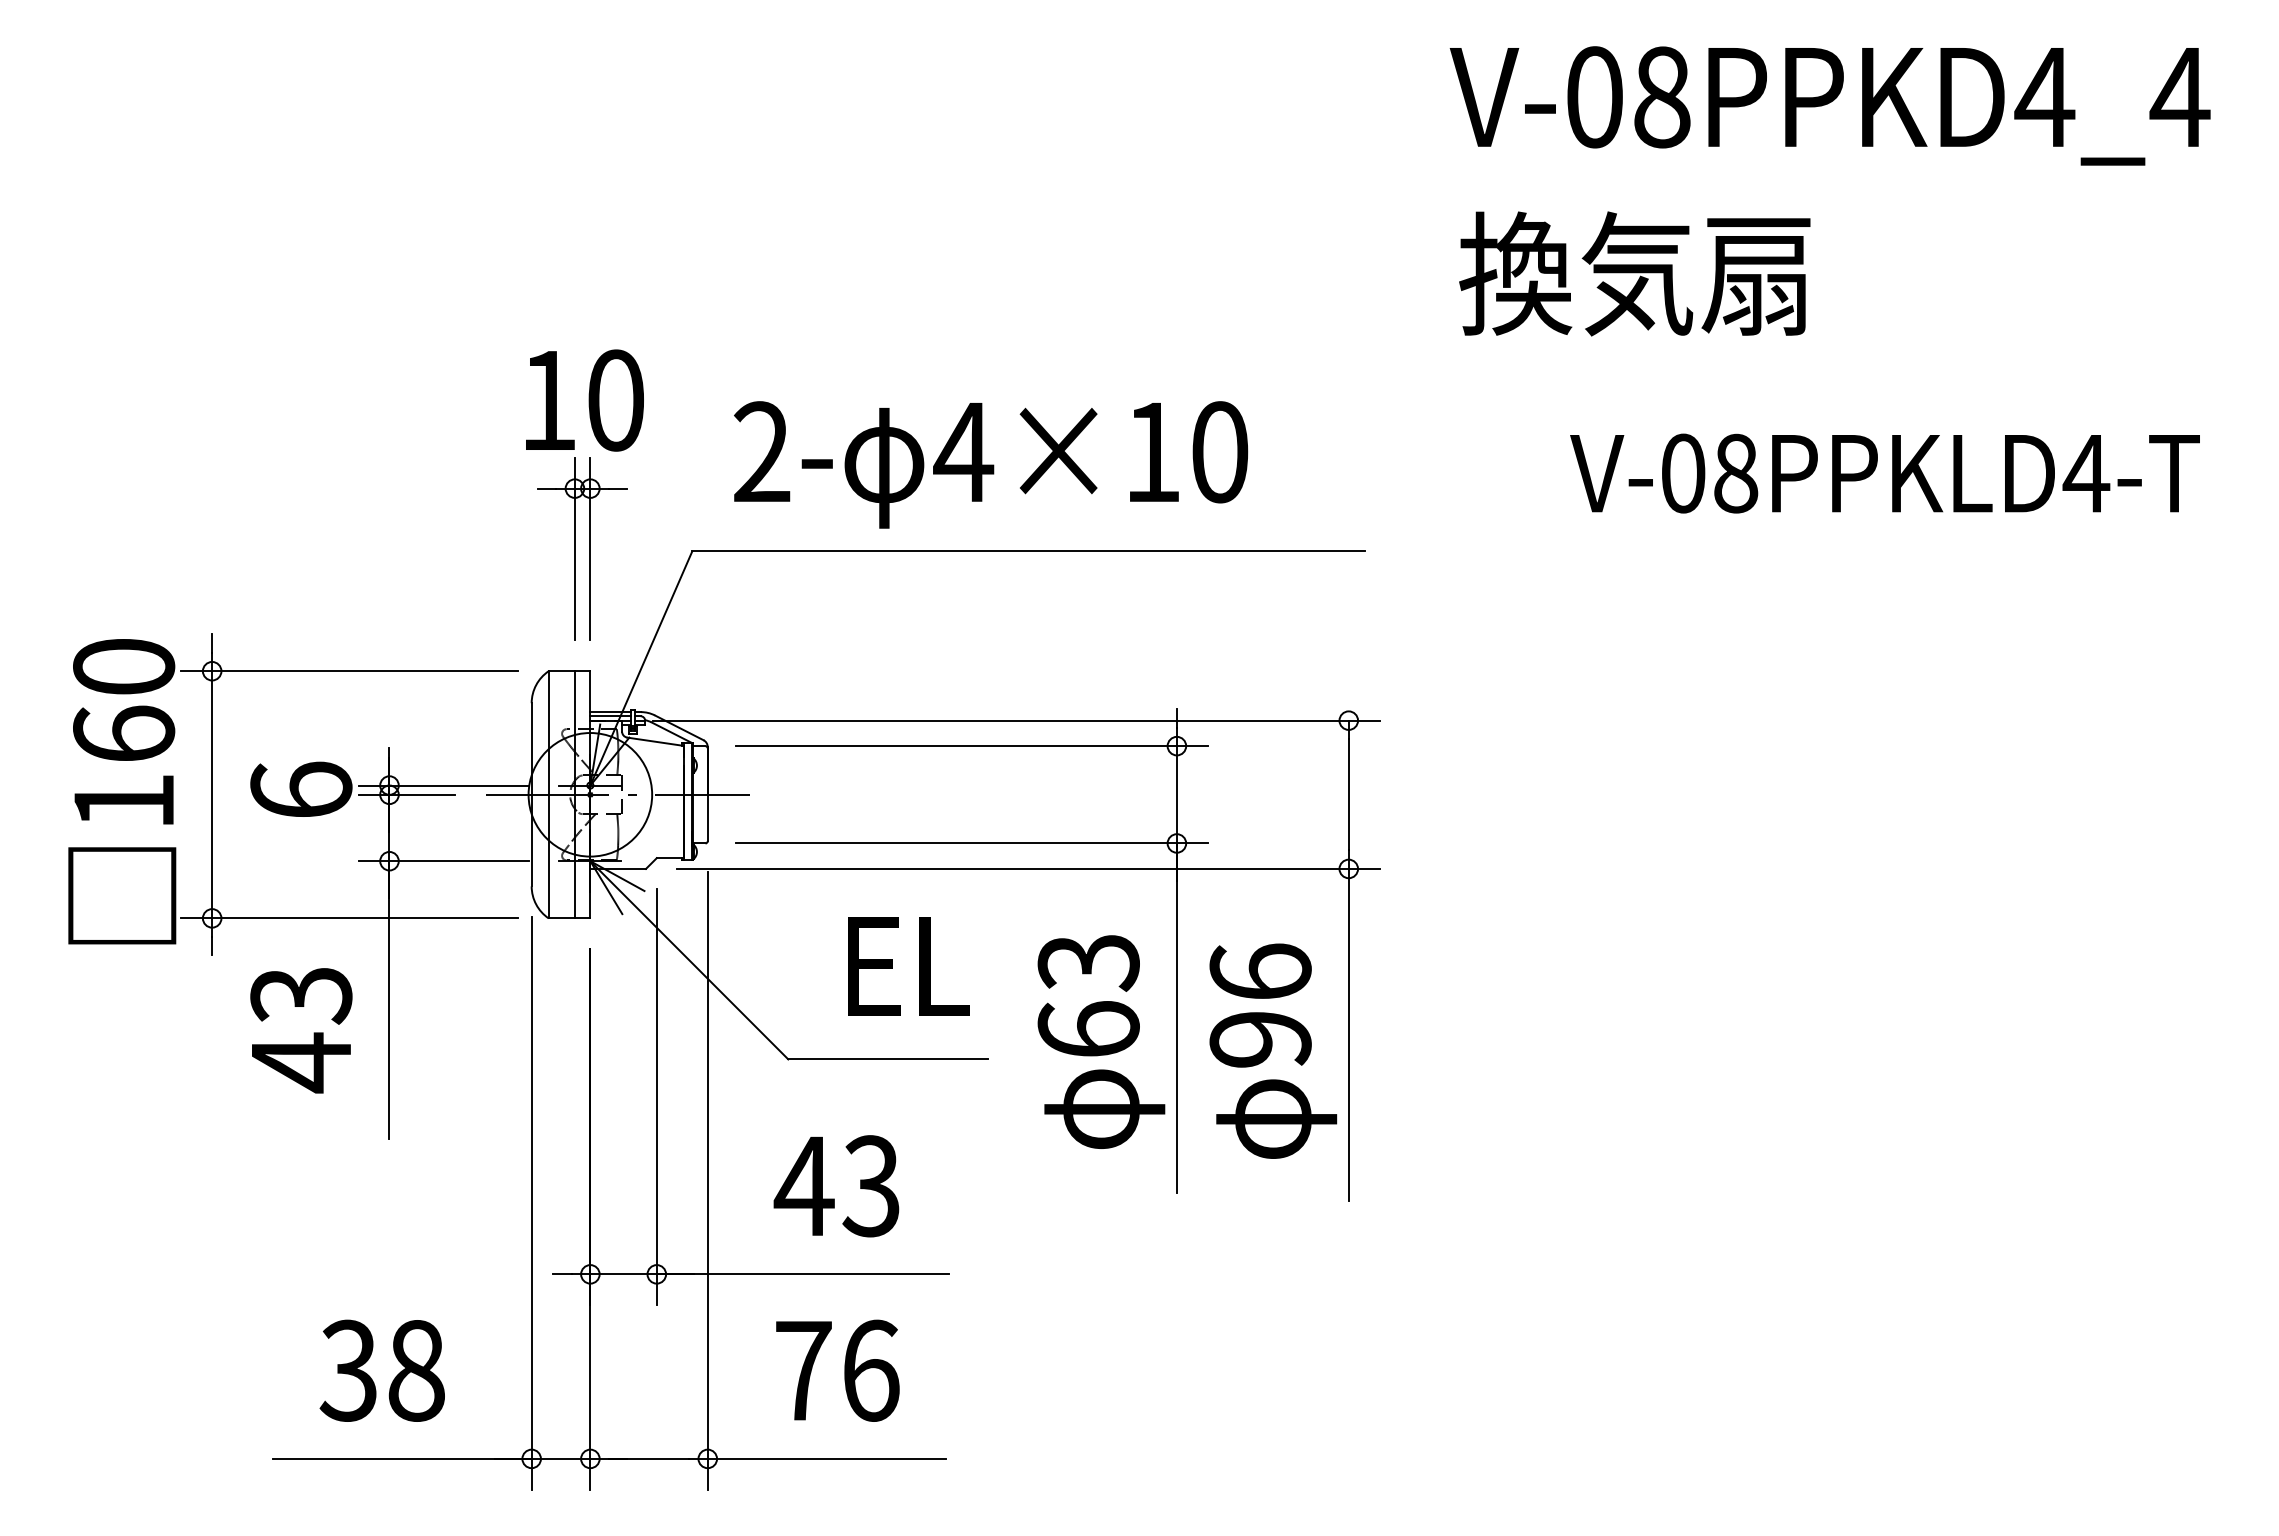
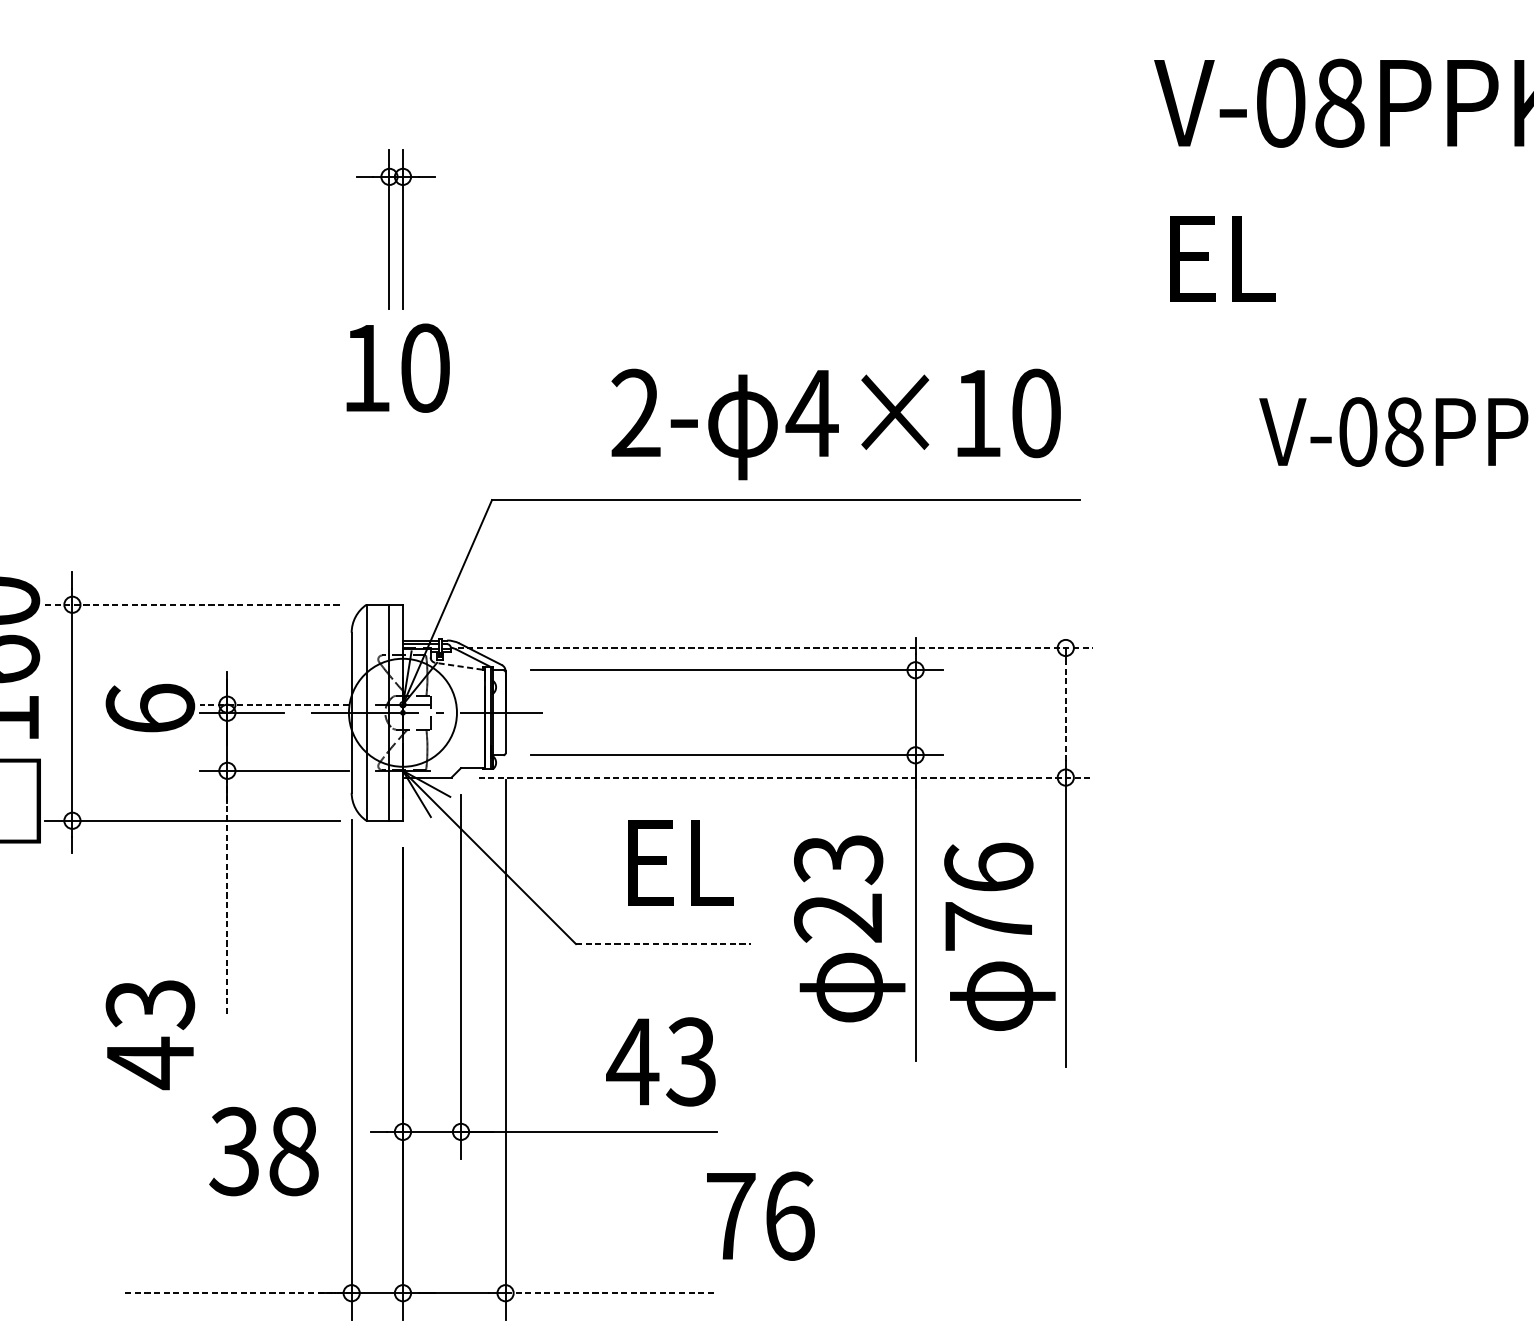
text: (1634, 273) -> (1315, 257), 換気扇 -> EL
text: (991, 464) -> (836, 424), moved
part: (575, 548) -> (389, 229), moved
line: (349, 671) -> (192, 605), solid -> dashed
line: (1016, 720) -> (775, 647), solid -> dashed
line: (653, 741) -> (458, 666), solid -> dashed
line: (443, 785) -> (274, 704), solid -> dashed
line: (1348, 794) -> (1065, 712), solid -> dashed
line: (1028, 868) -> (785, 777), solid -> dashed
line: (389, 999) -> (227, 891), solid -> dashed
text: (1088, 1029) -> (838, 917), 63 -> 23
text: (301, 1030) -> (150, 1035), moved
text: (1260, 1039) -> (988, 926), 96 -> 76
line: (888, 1059) -> (663, 944), solid -> dashed
text: (836, 1186) -> (660, 1062), moved
text: (381, 1370) -> (263, 1151), moved
text: (837, 1370) -> (760, 1215), moved
line: (402, 1458) -> (238, 1292), solid -> dashed
line: (826, 1458) -> (609, 1292), solid -> dashed

